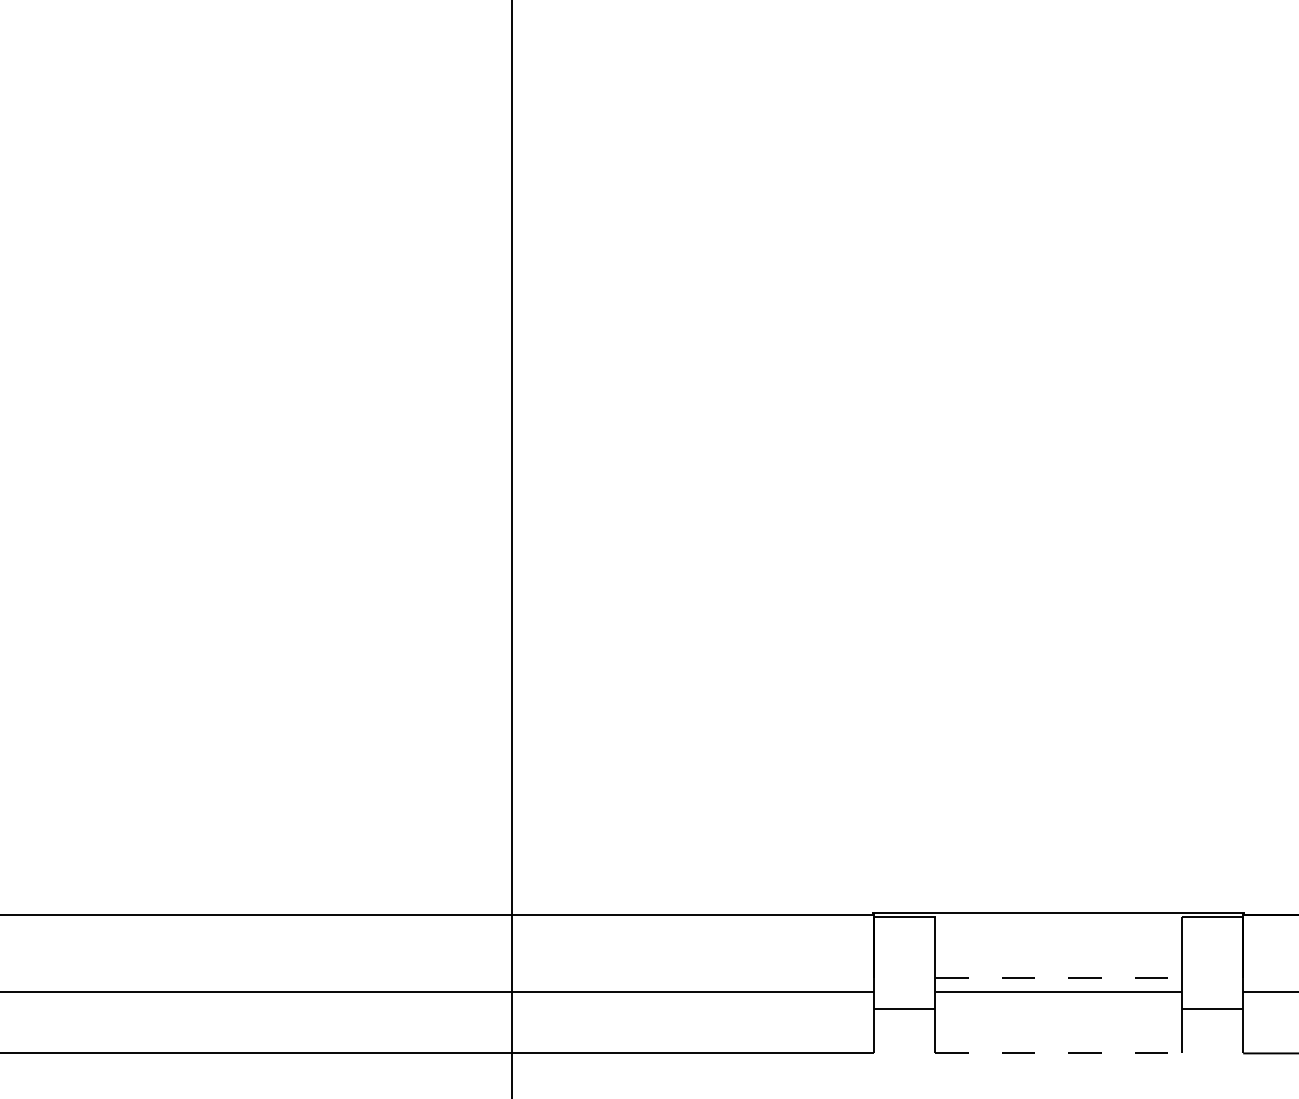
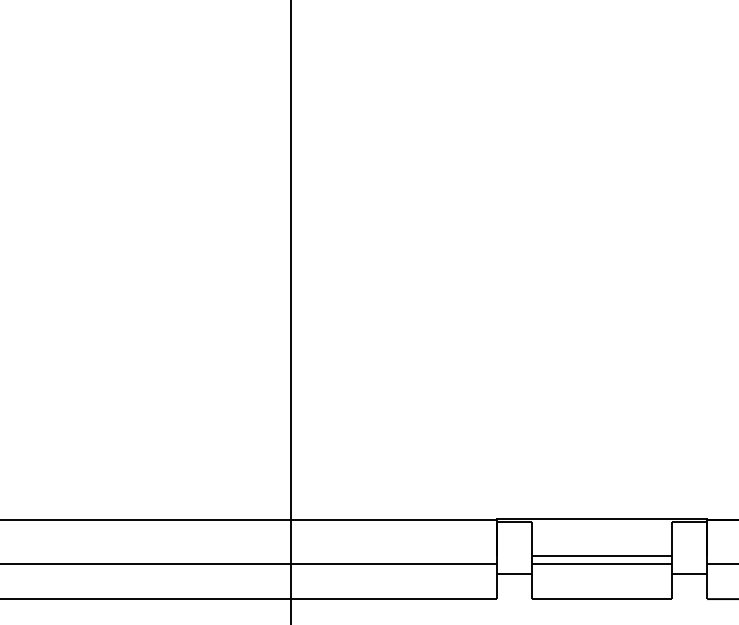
line: (1059, 978) -> (602, 556), dashed -> solid
line: (1059, 1054) -> (602, 599), dashed -> solid

